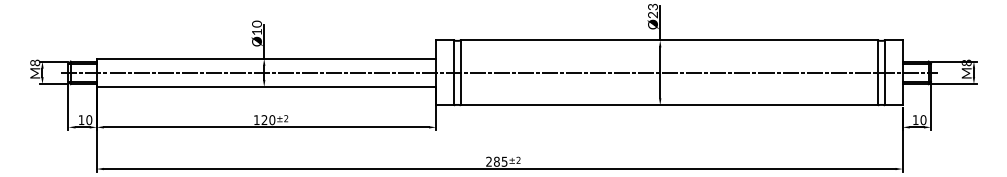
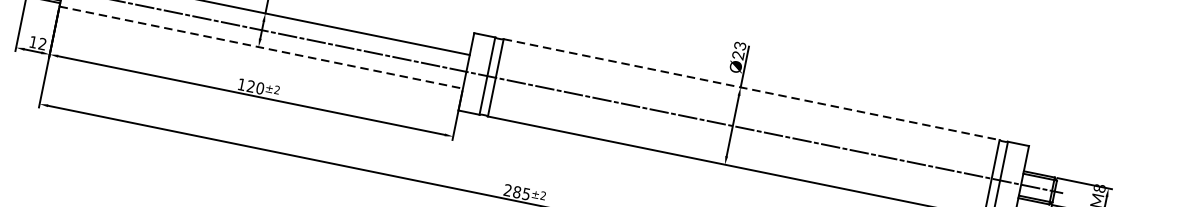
line: (669, 40) -> (751, 89), solid -> dashed
line: (266, 87) -> (261, 48), solid -> dashed
text: (89, 120) -> (42, 44), 10 -> 12

